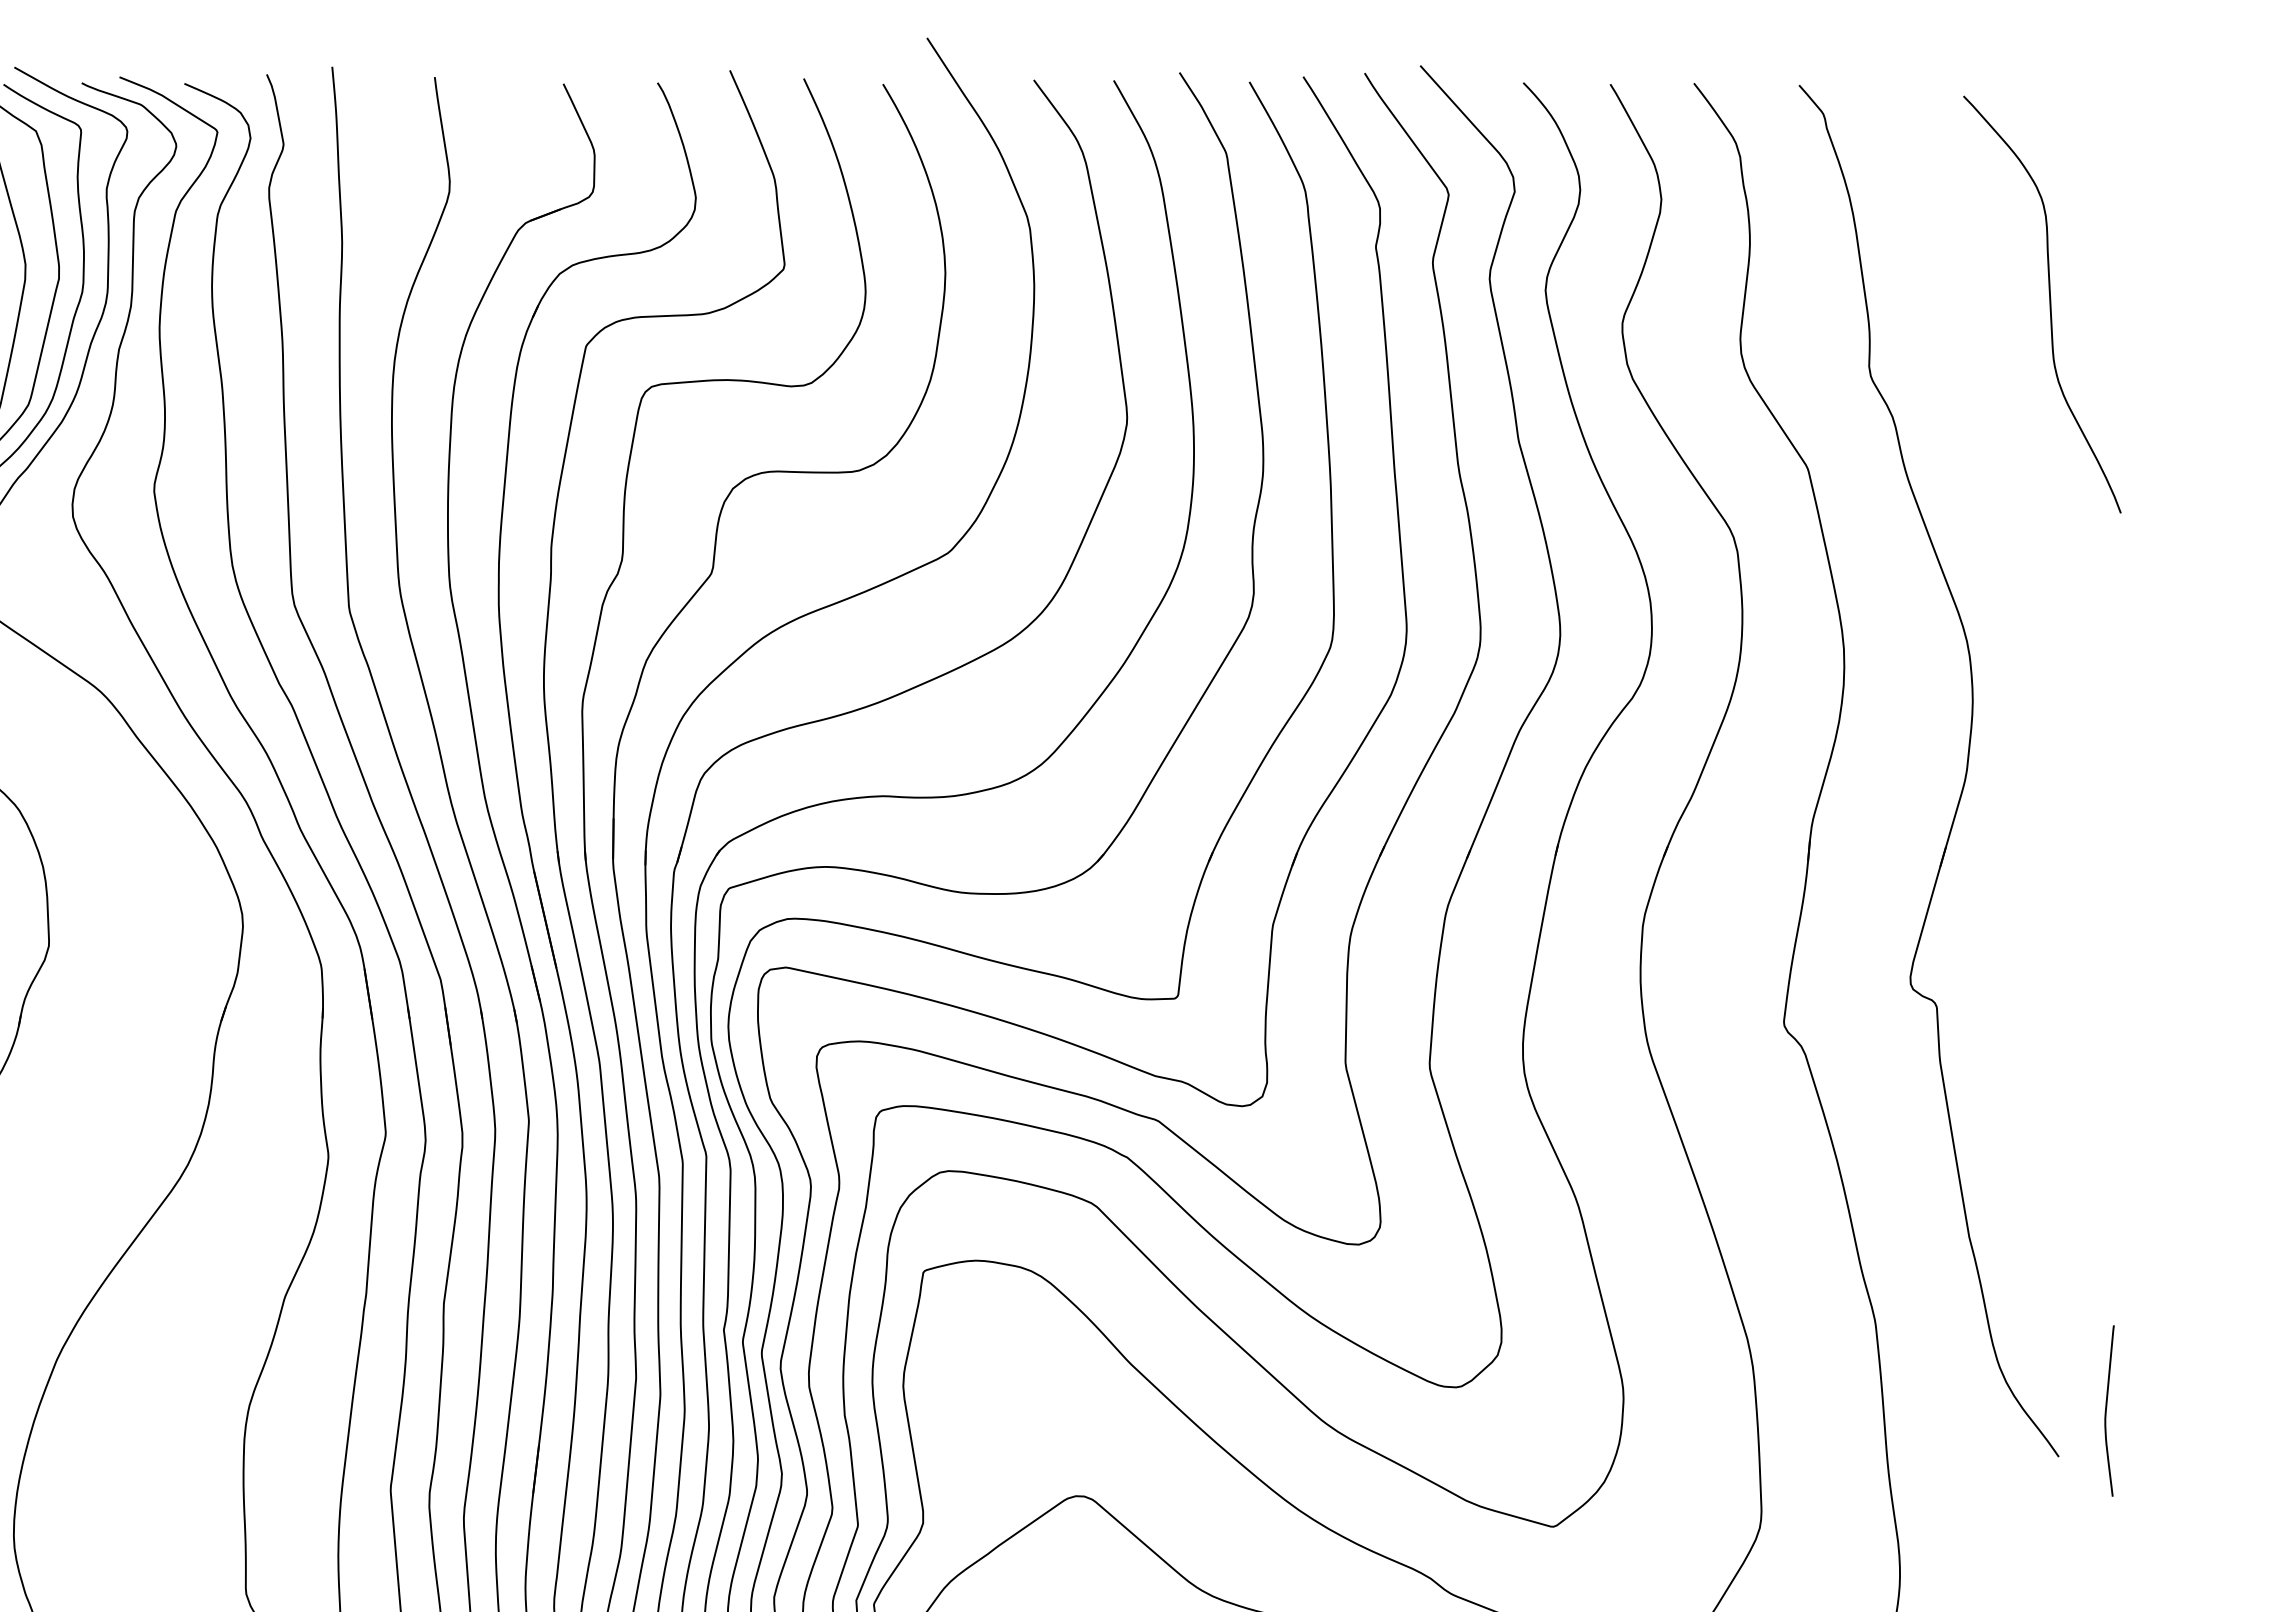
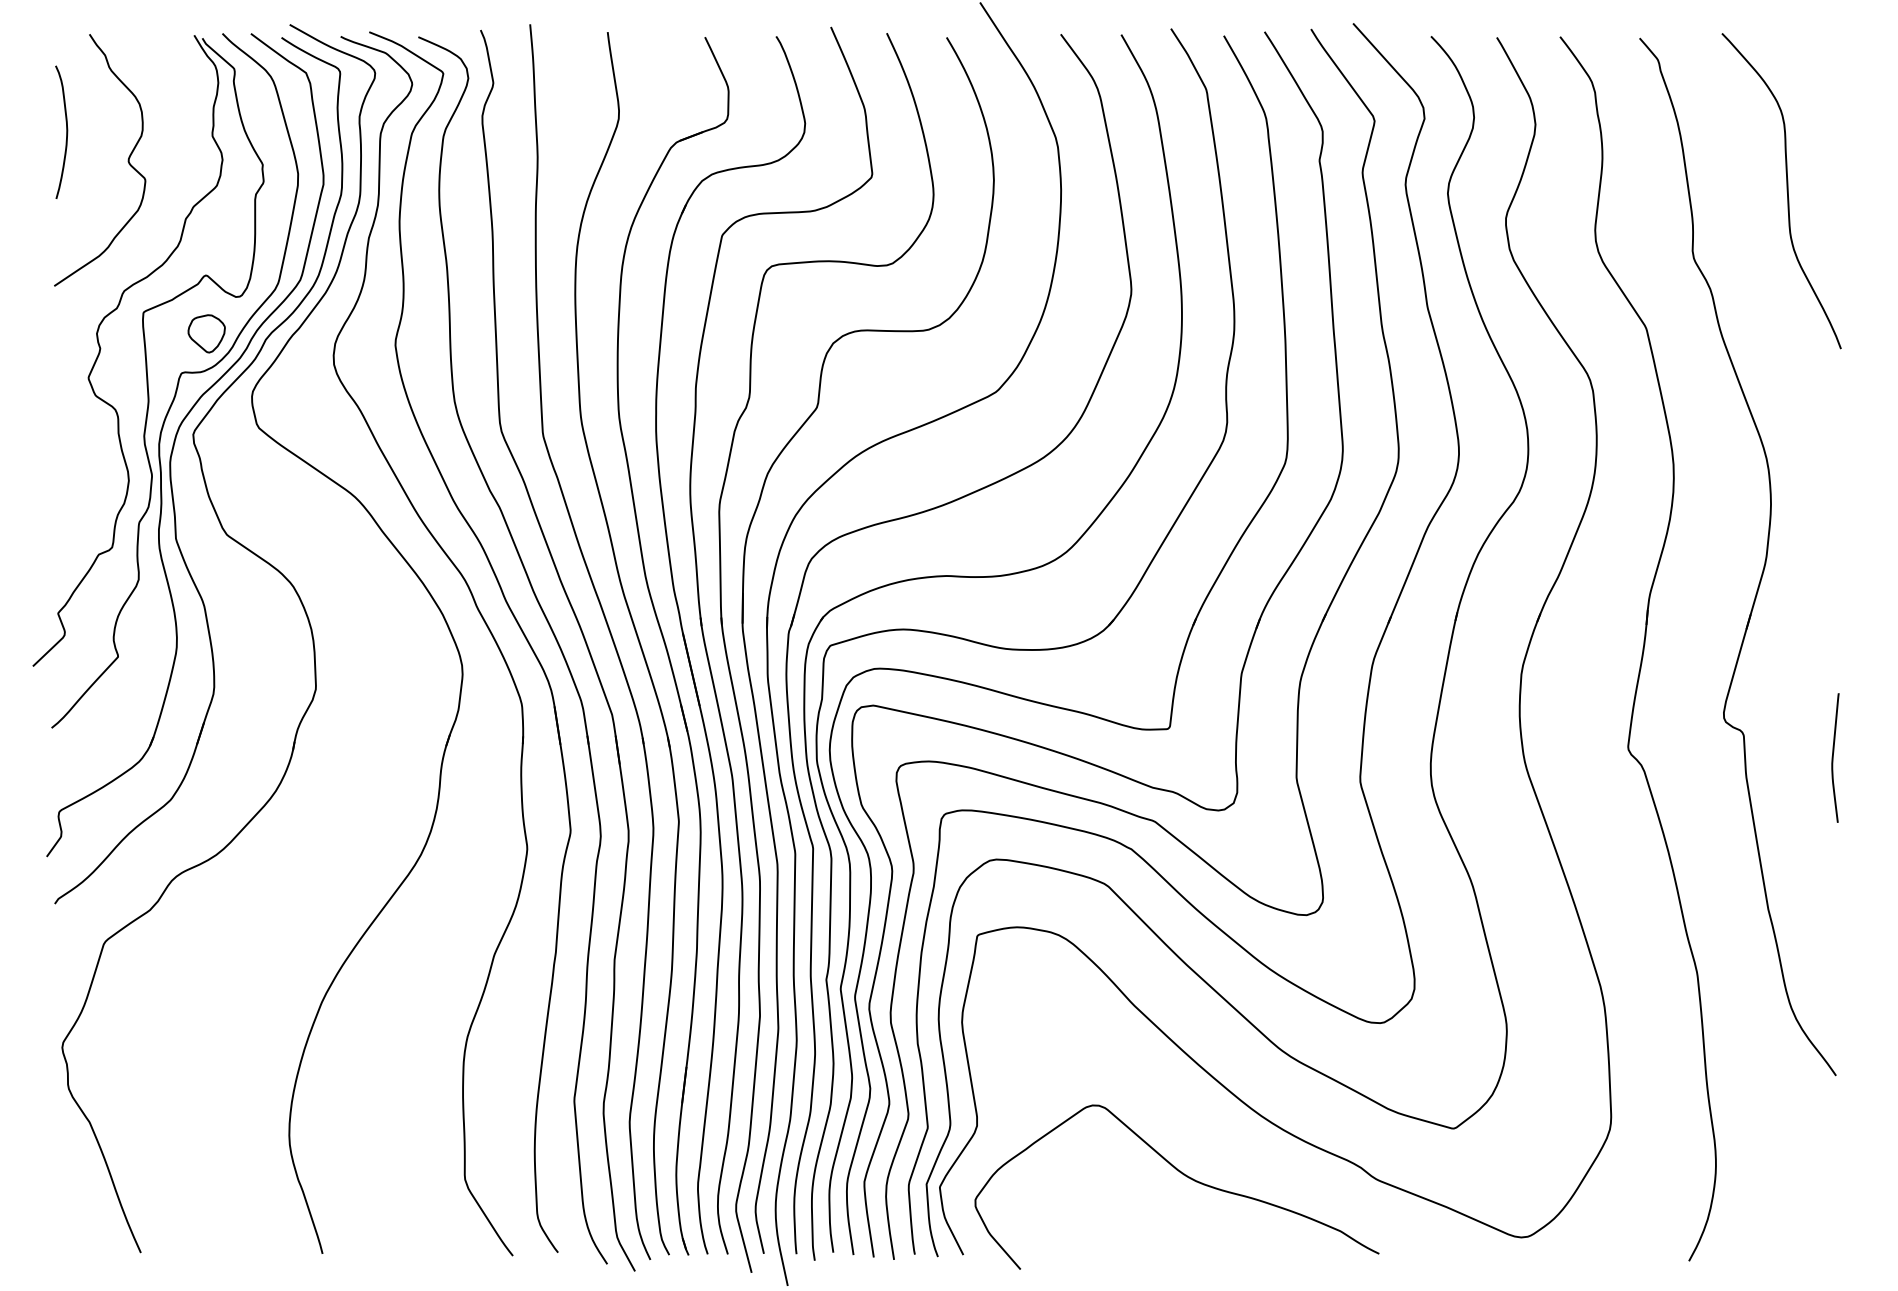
curve: (2048, 305) -> (1786, 191), moved
curve: (2106, 1410) -> (1833, 757), moved

